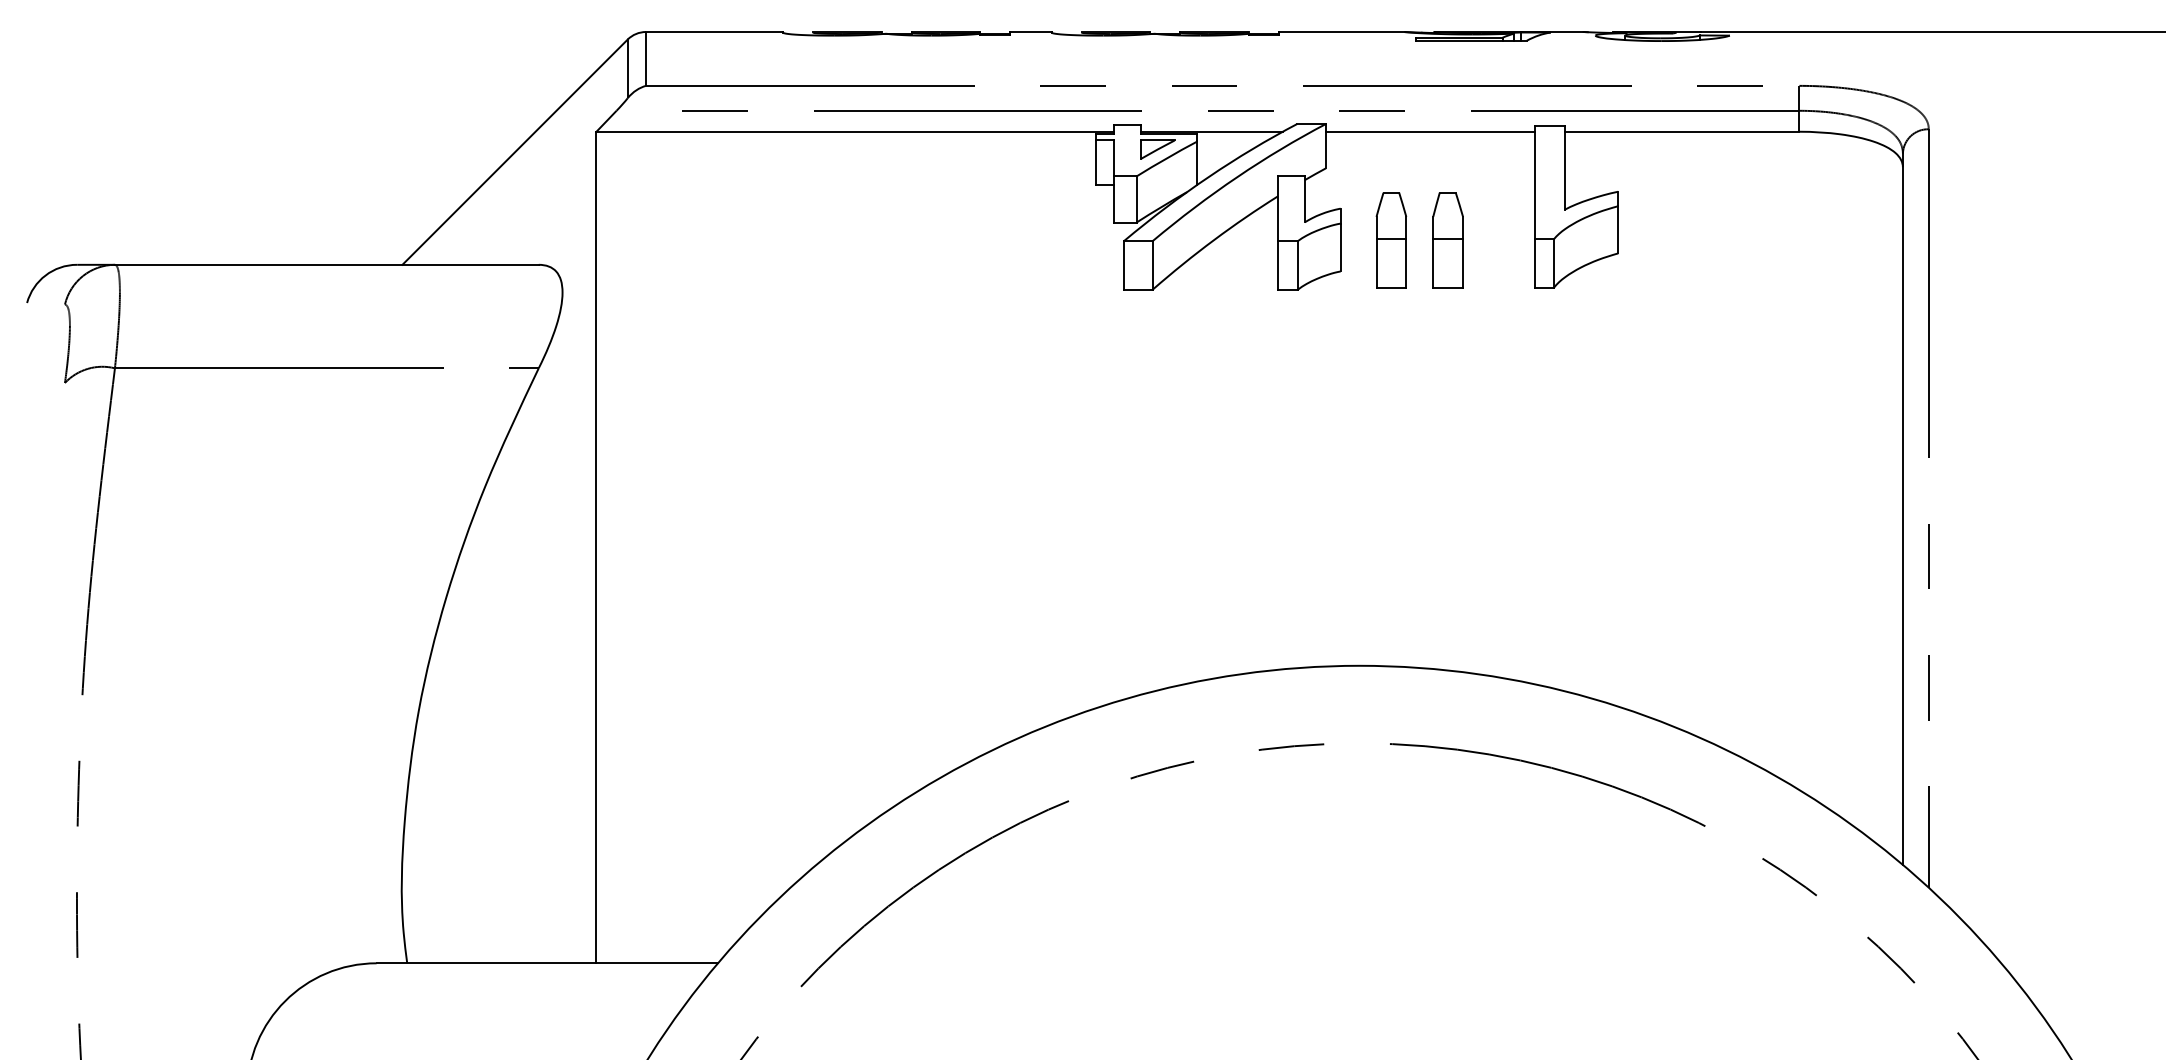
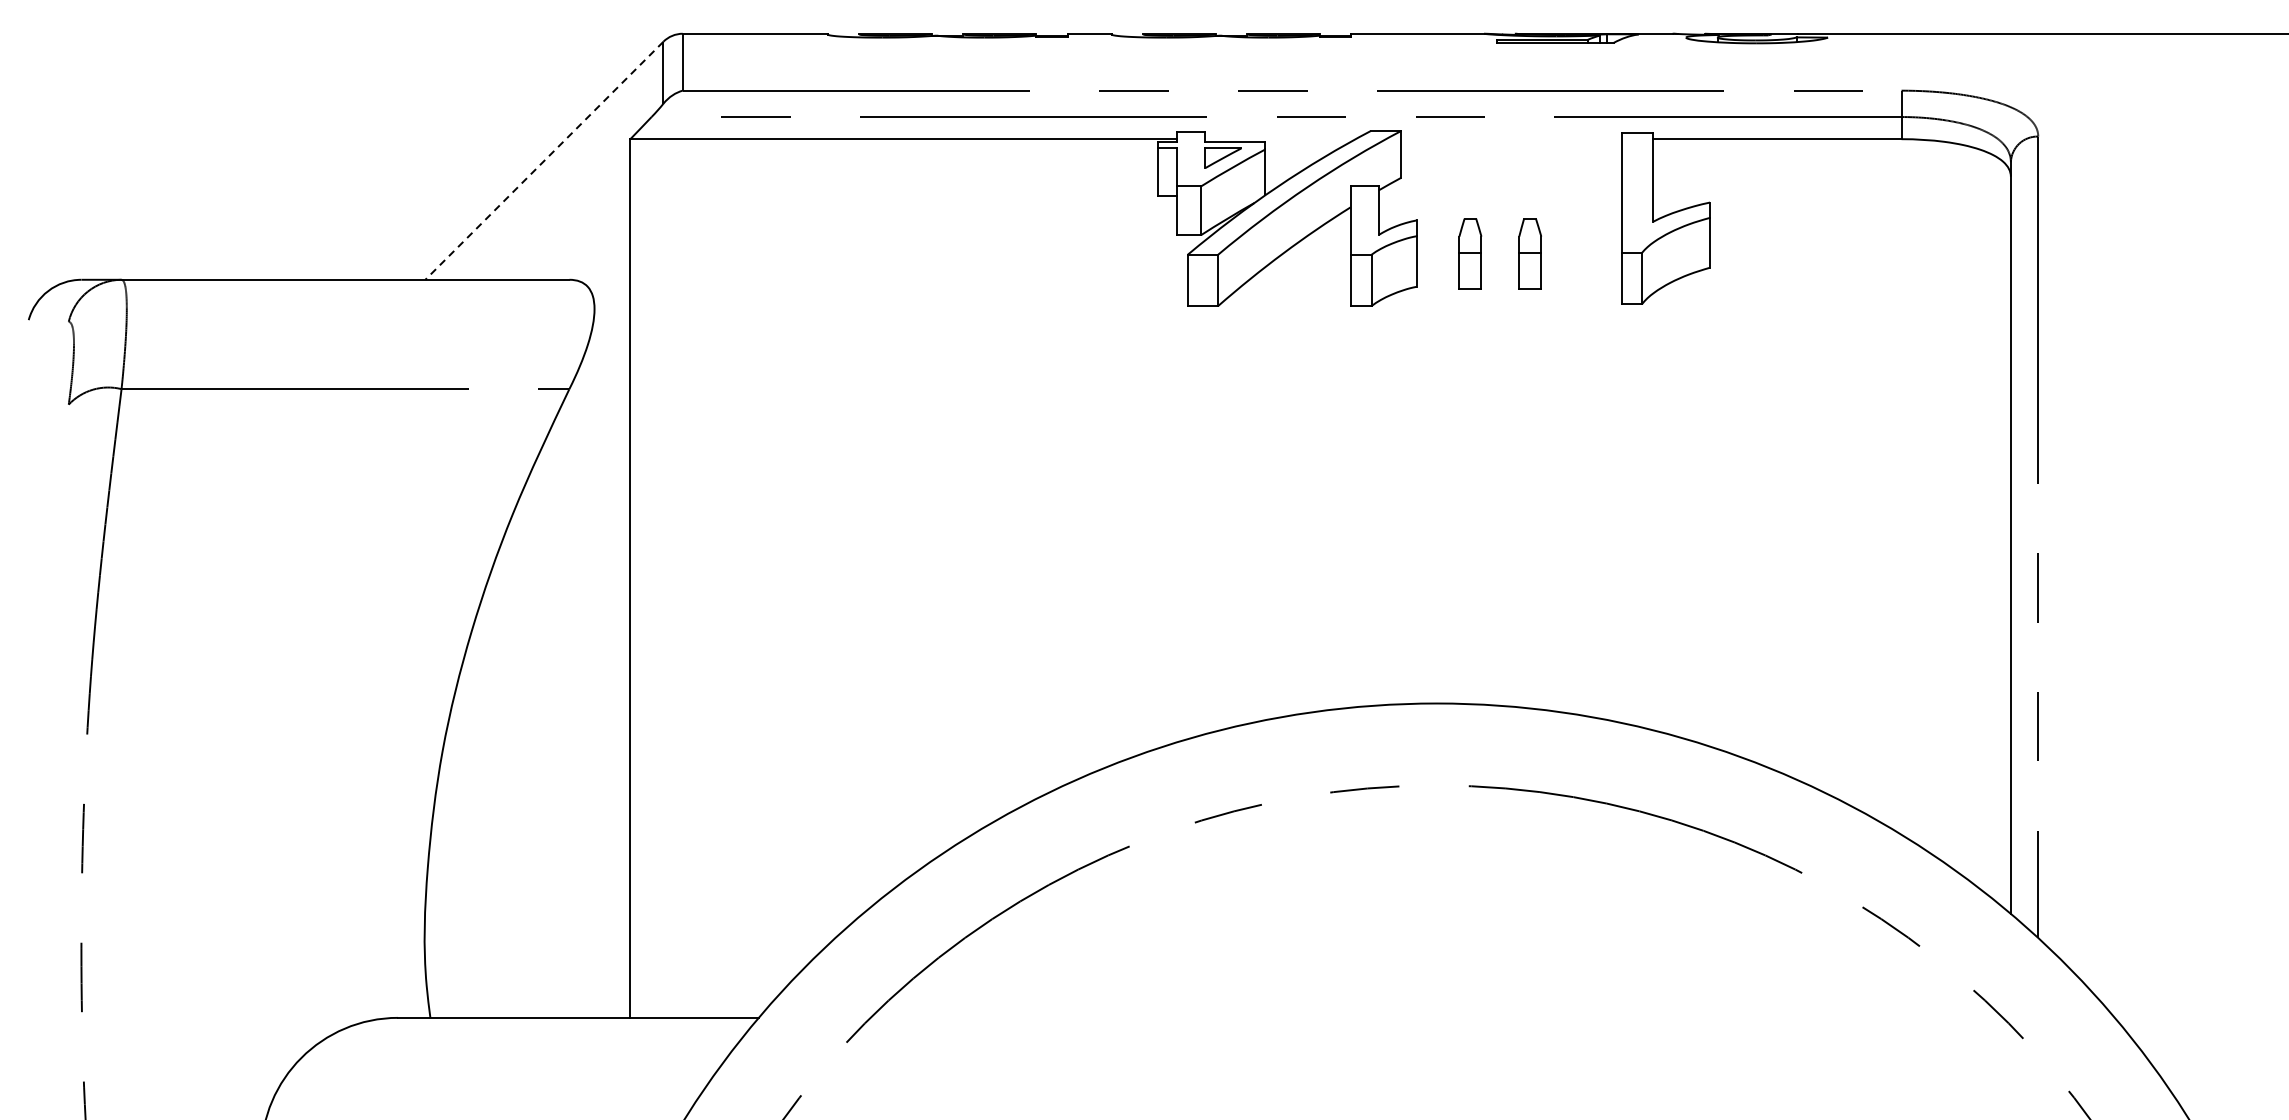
line: (1211, 131) -> (1280, 138), removed
line: (1429, 131) -> (1510, 138), removed
line: (514, 152) -> (543, 161), solid -> dashed
part: (1391, 240) -> (1470, 254), size x0.7
part: (1447, 240) -> (1529, 254), size x0.7

